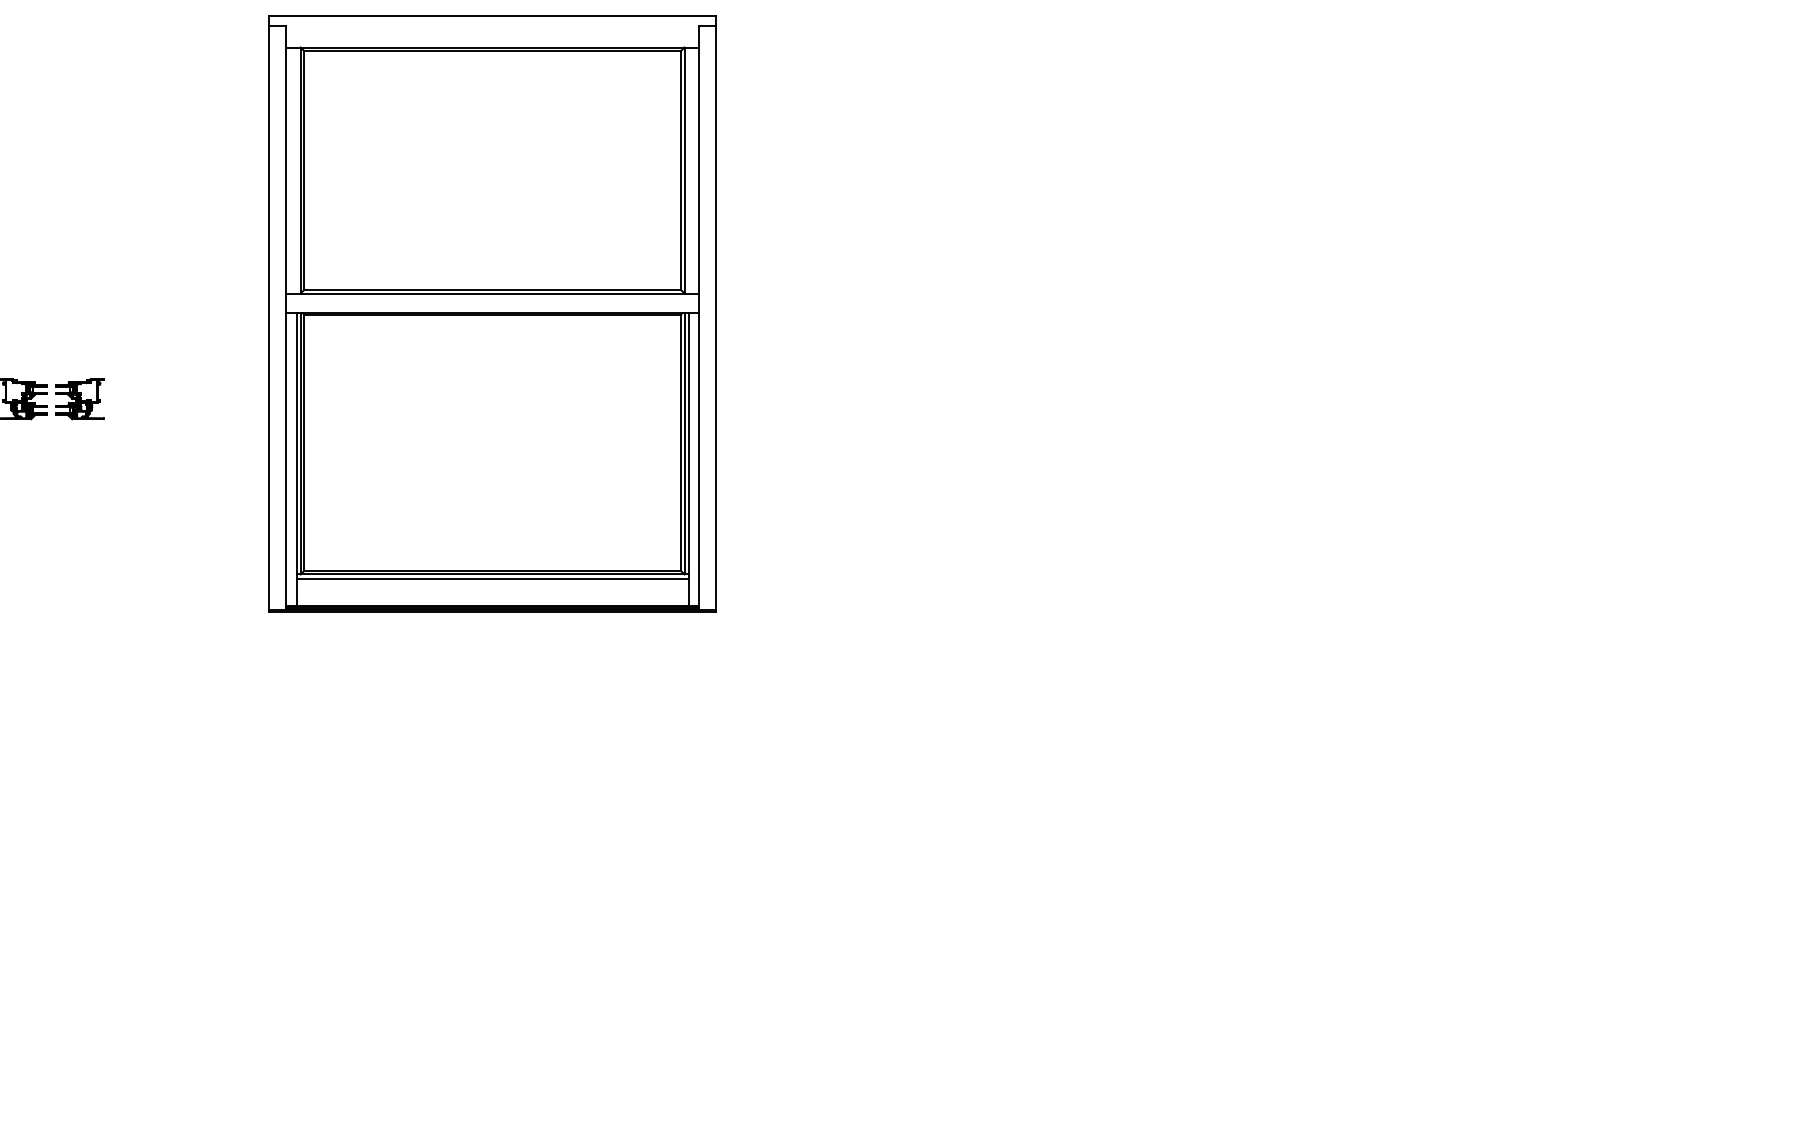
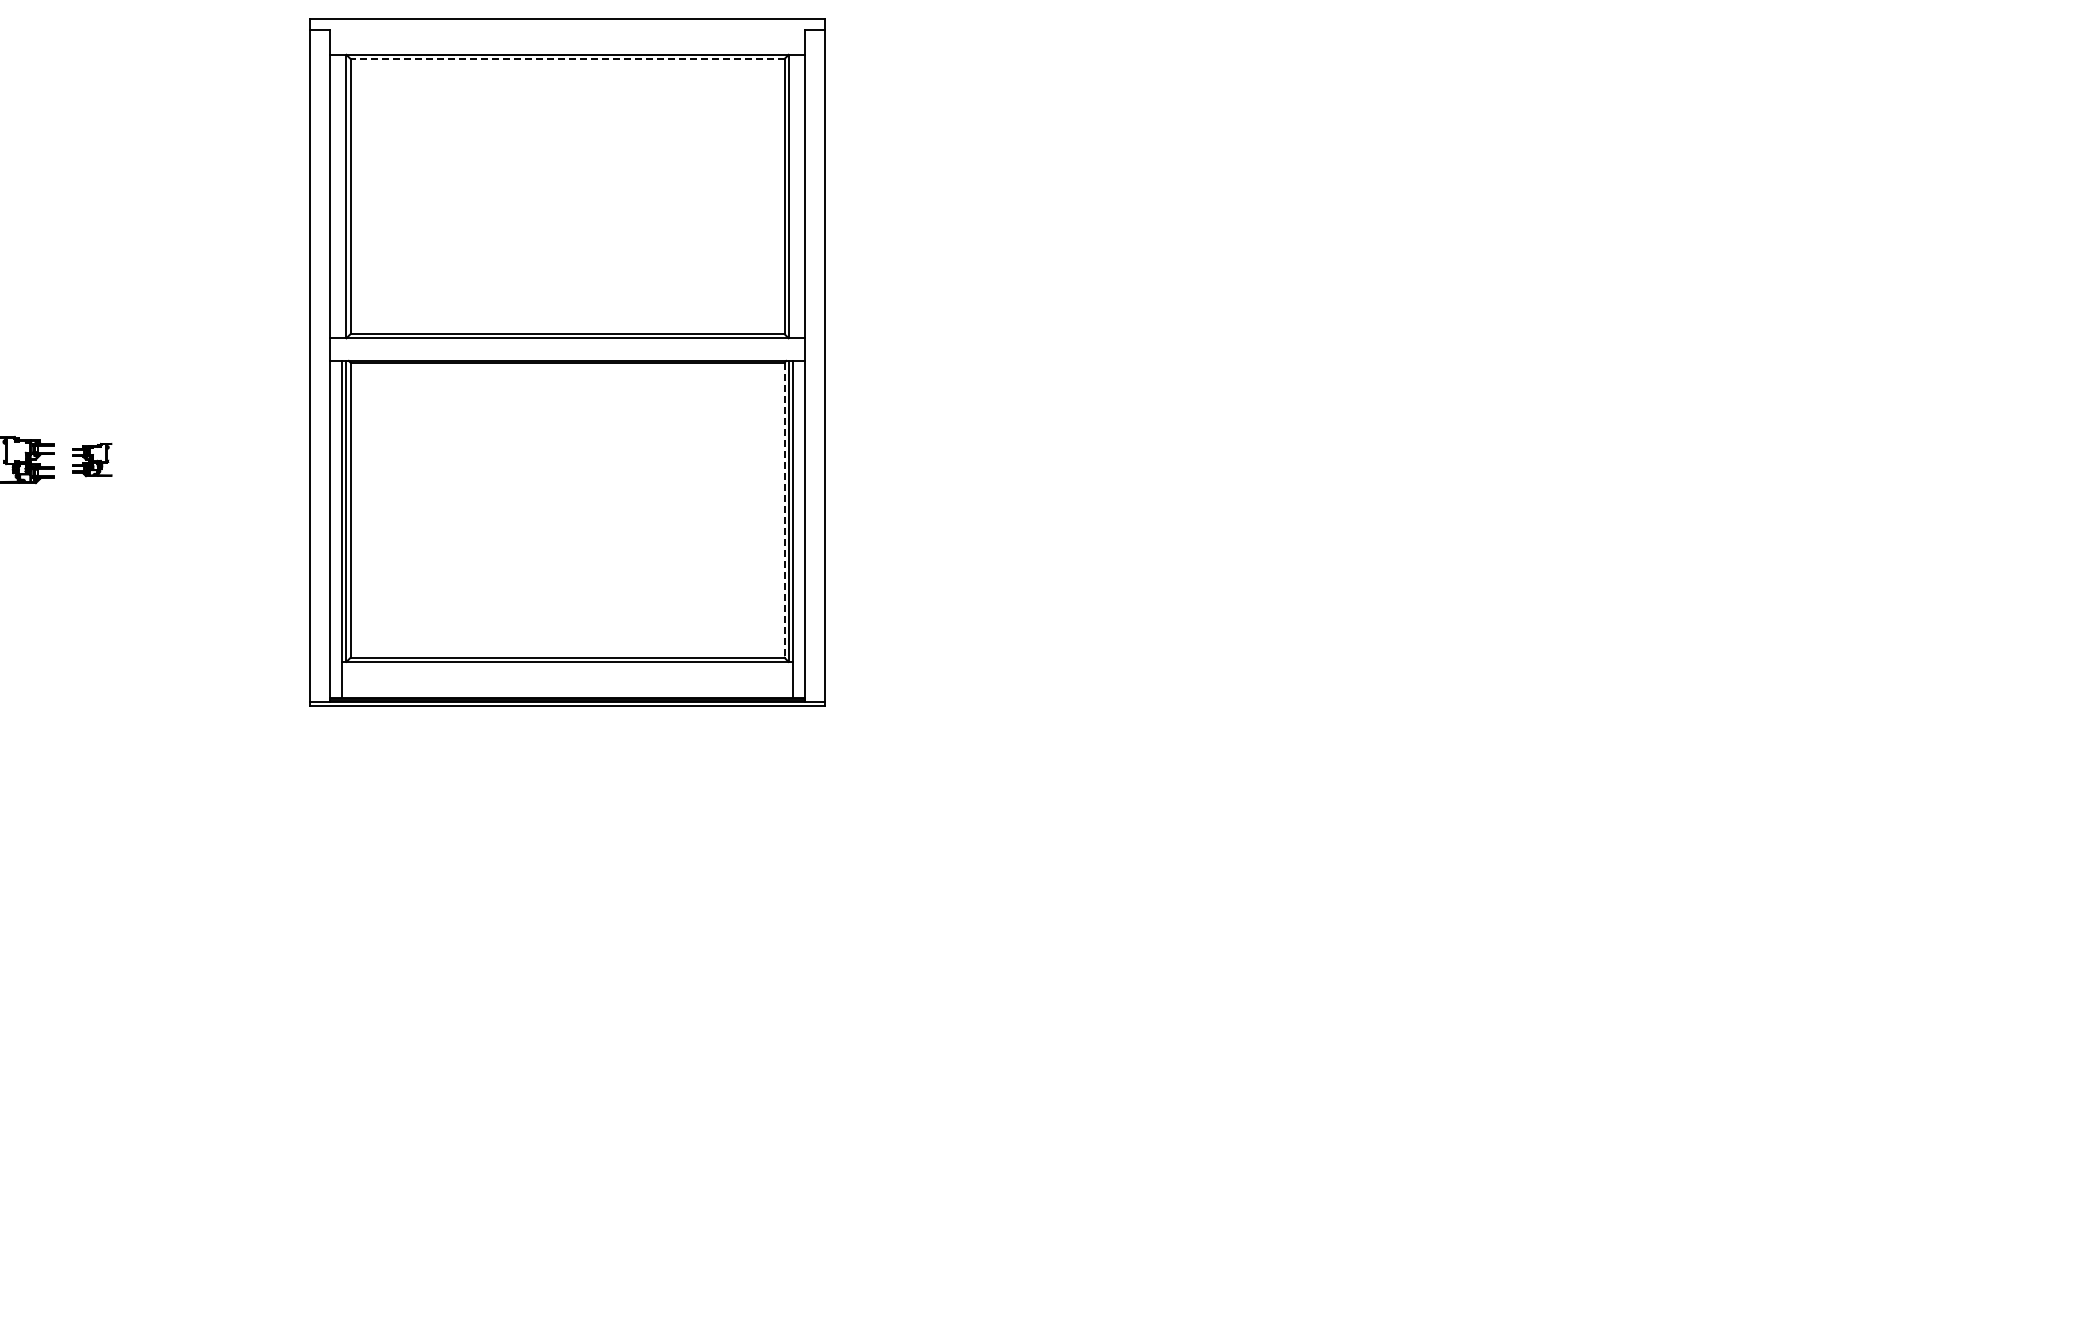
line: (492, 51) -> (567, 59), solid -> dashed
part: (80, 398) -> (92, 459), size x0.7
line: (680, 443) -> (784, 510), solid -> dashed
line: (492, 578) -> (567, 666), removed

